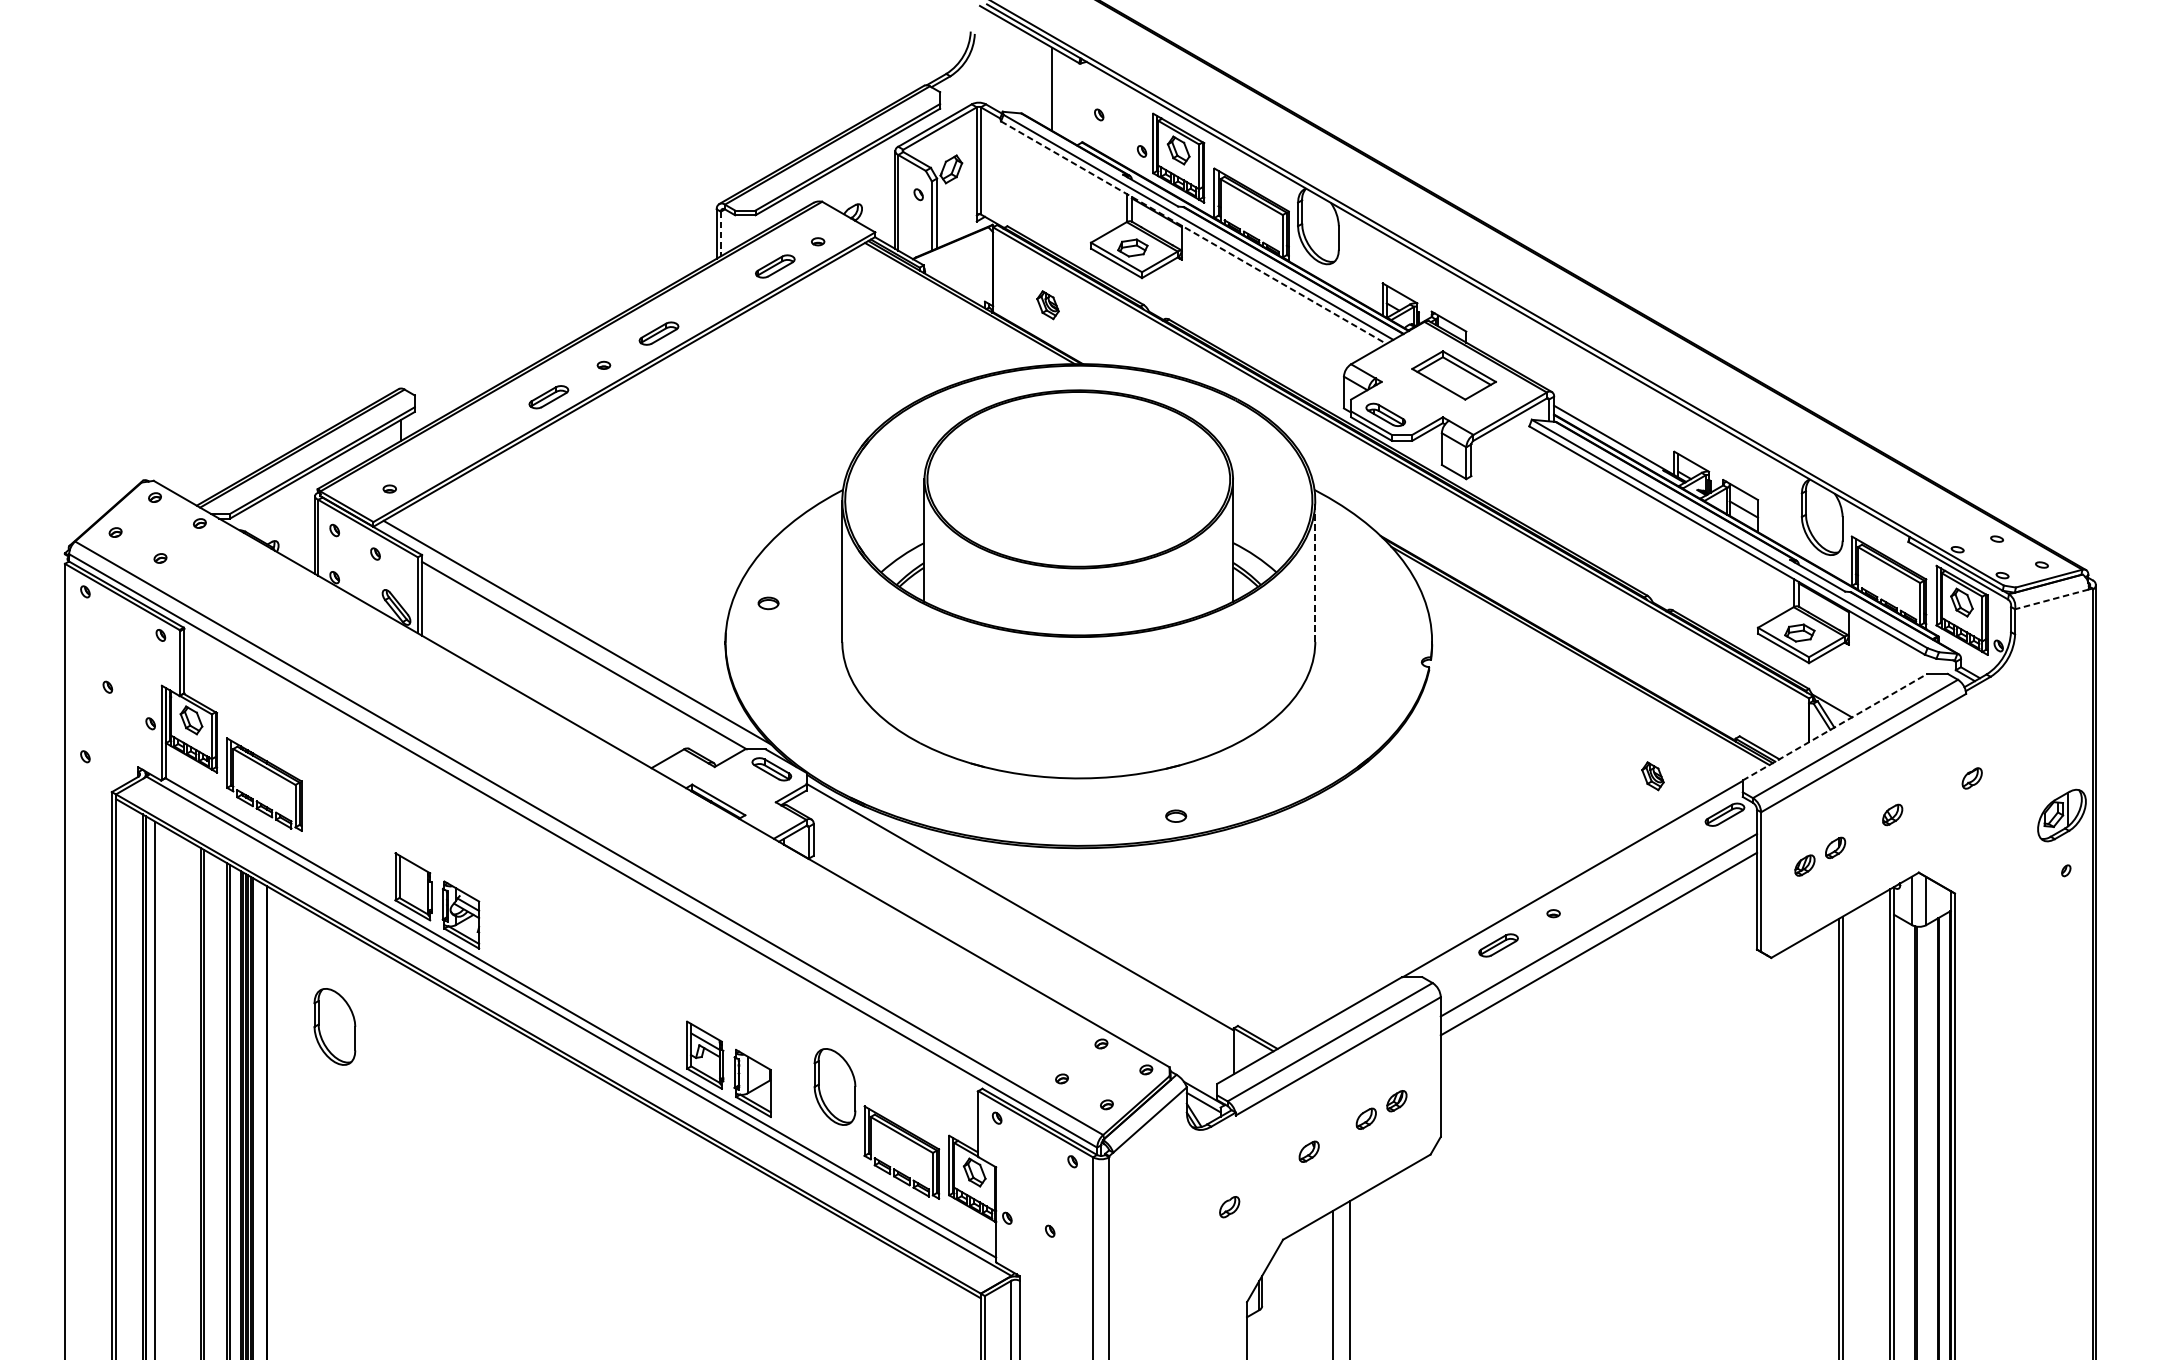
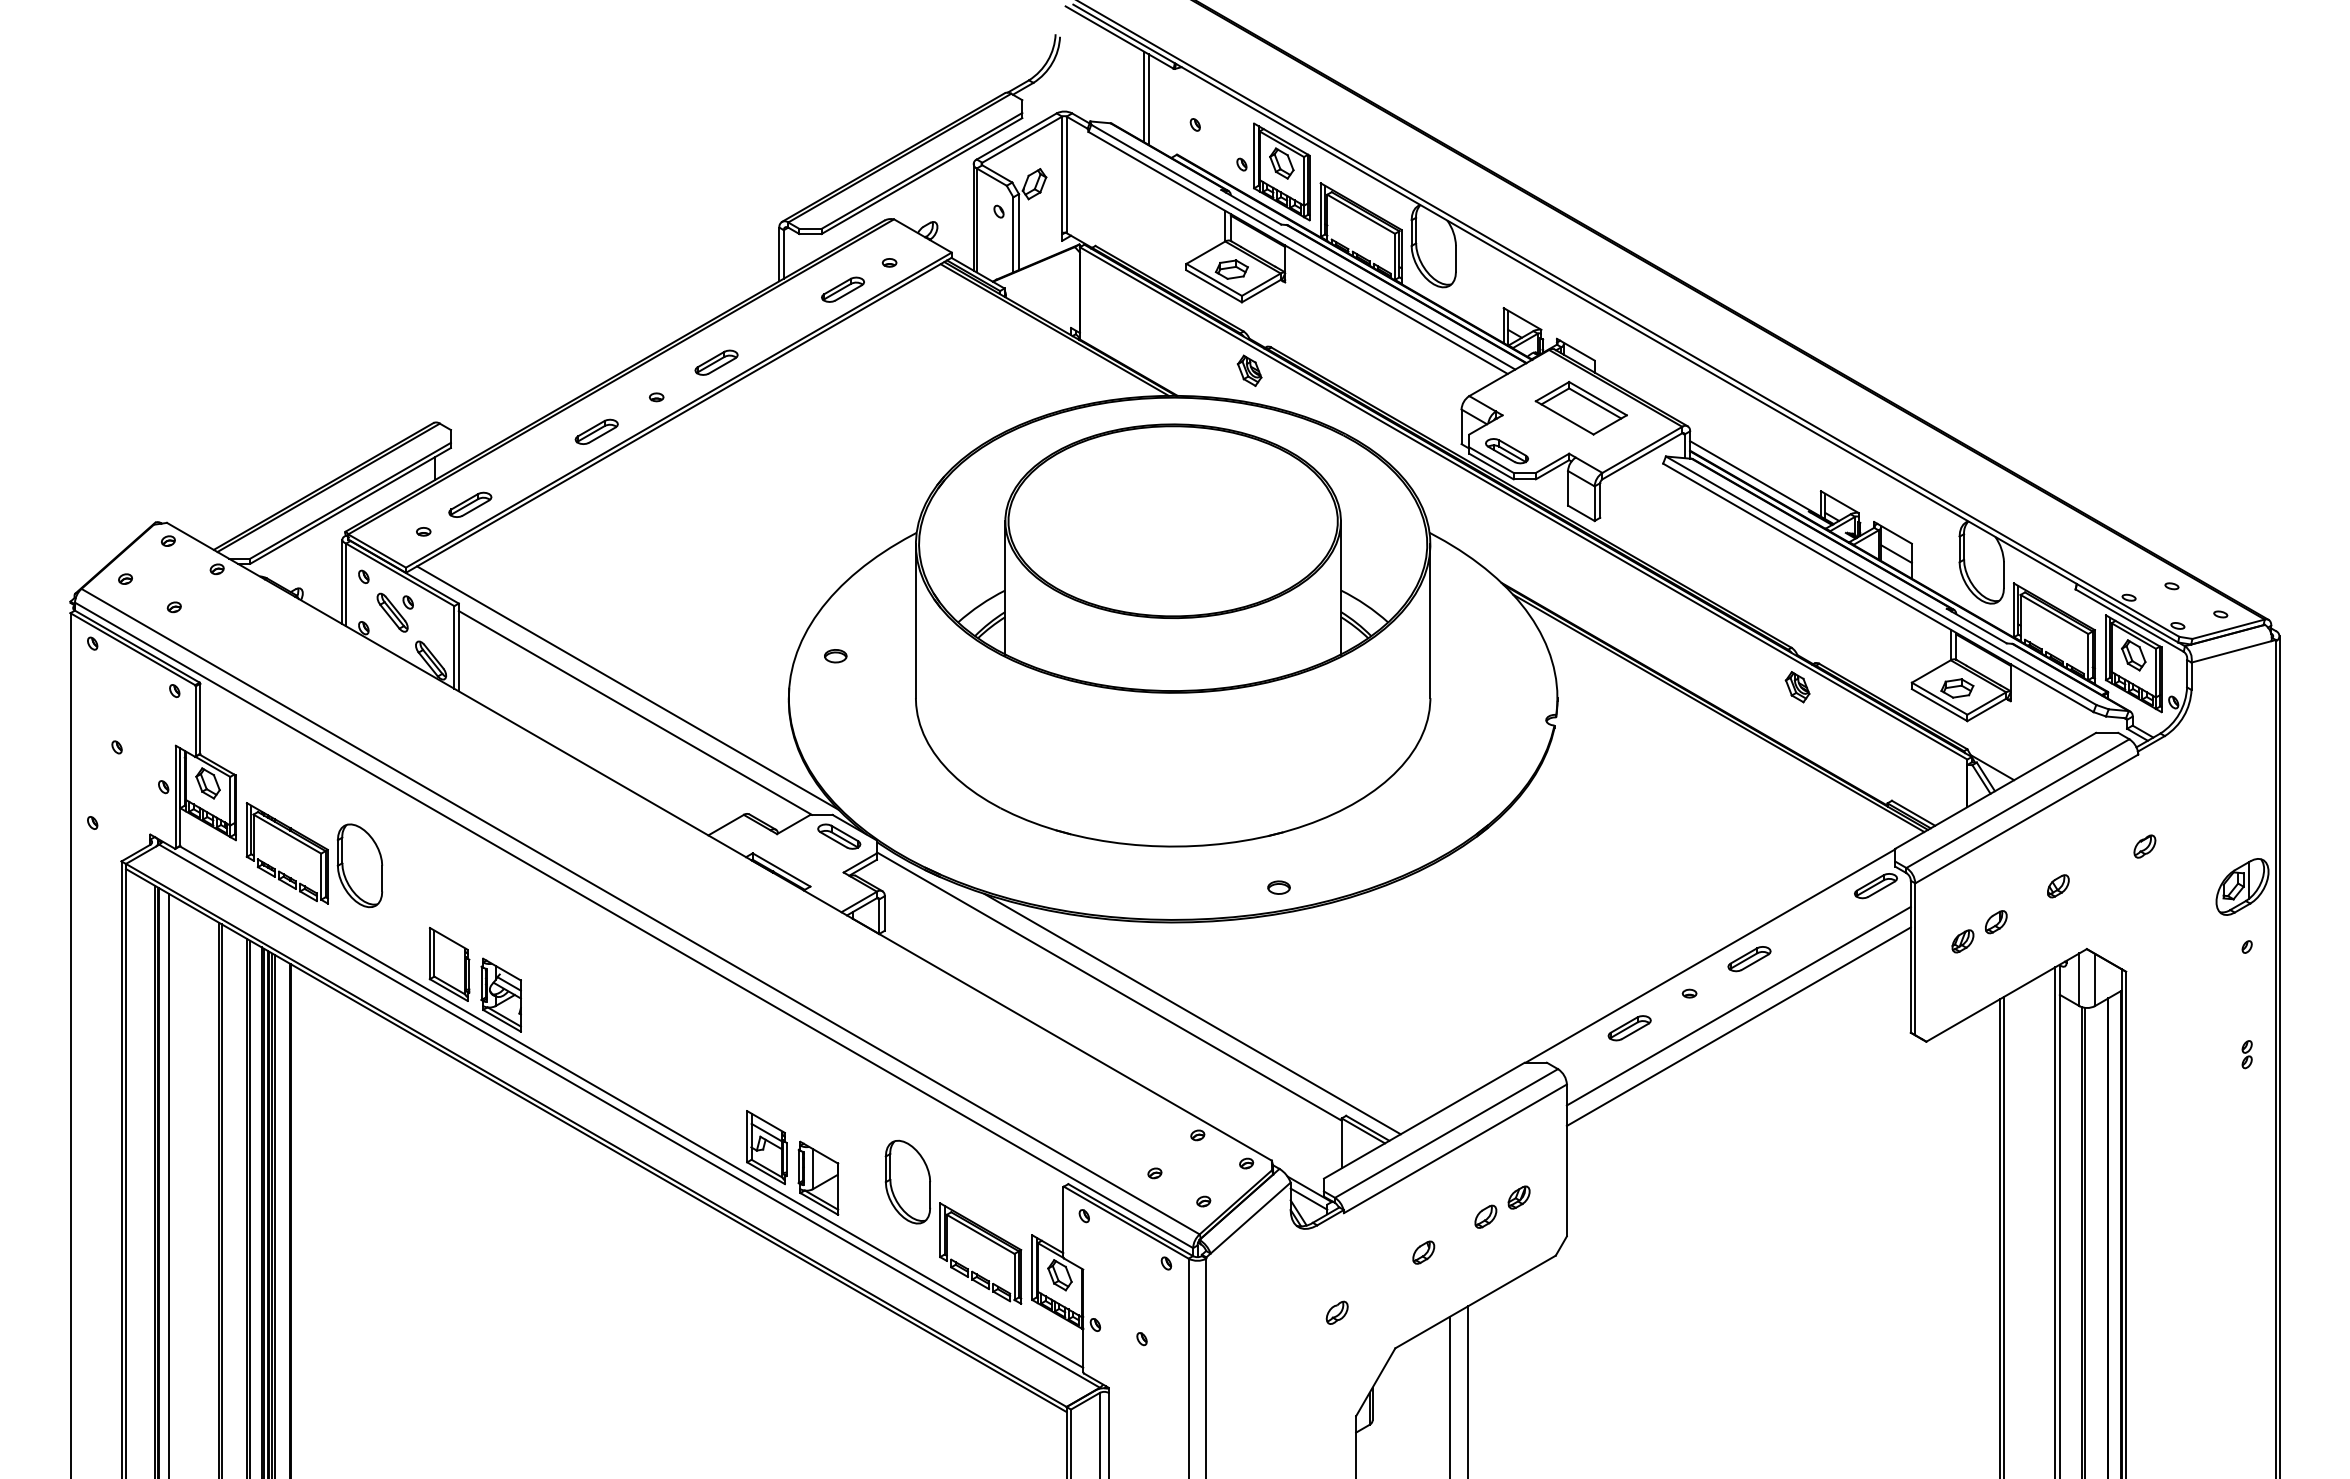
line: (1056, 91) -> (1148, 99), added
line: (1194, 233) -> (1298, 253), dashed -> solid
line: (720, 234) -> (783, 254), dashed -> solid
part: (1047, 304) -> (1249, 370), moved
part: (432, 463) -> (470, 504), added
part: (361, 563) -> (392, 612), added
line: (1315, 571) -> (1430, 621), dashed -> solid
line: (2051, 600) -> (2231, 652), dashed -> solid
line: (1834, 726) -> (1995, 790), dashed -> solid
part: (1652, 776) -> (1797, 687), moved
part: (1608, 882) -> (1749, 959), added
line: (1096, 931) -> (1192, 1013), added
part: (2065, 969) -> (2246, 1054), added
part: (334, 1026) -> (359, 865), moved

